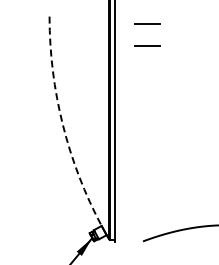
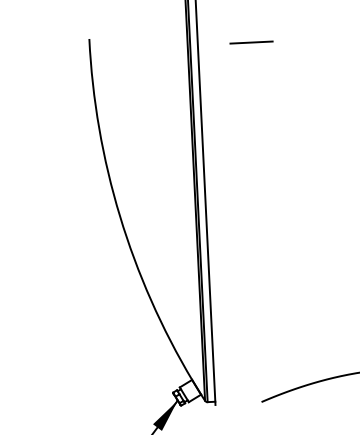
line: (147, 45) -> (253, 78), removed
arc: (62, 124) -> (119, 215), dashed -> solid

